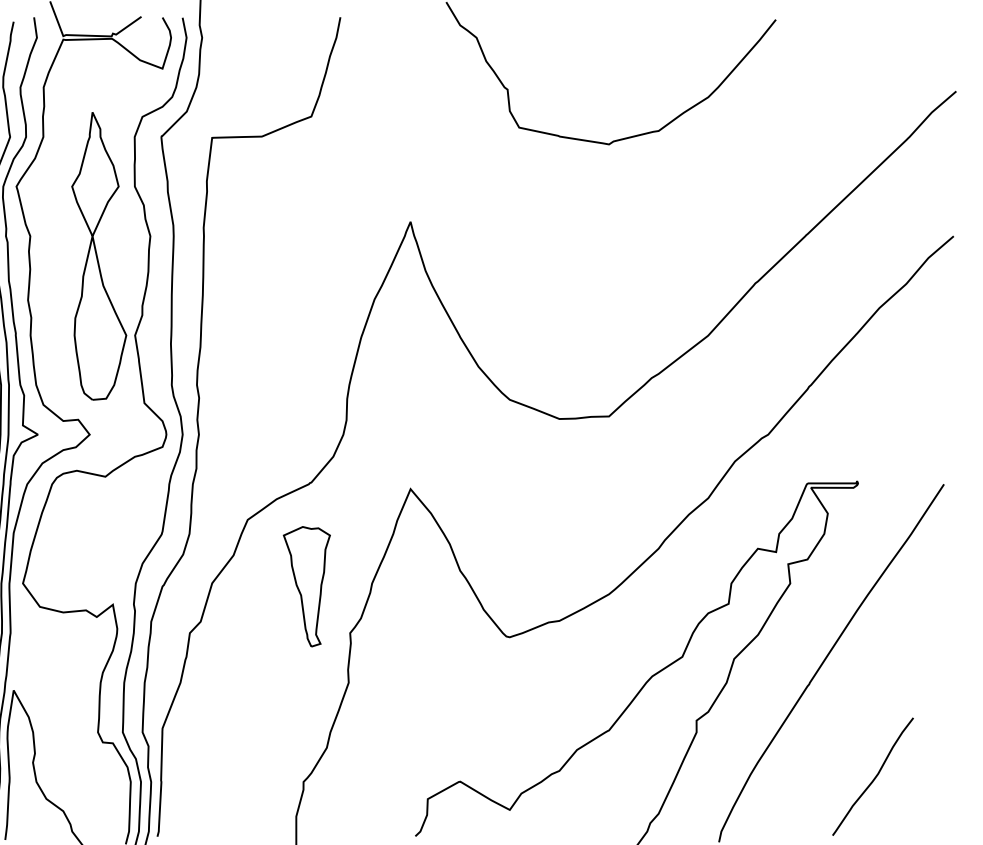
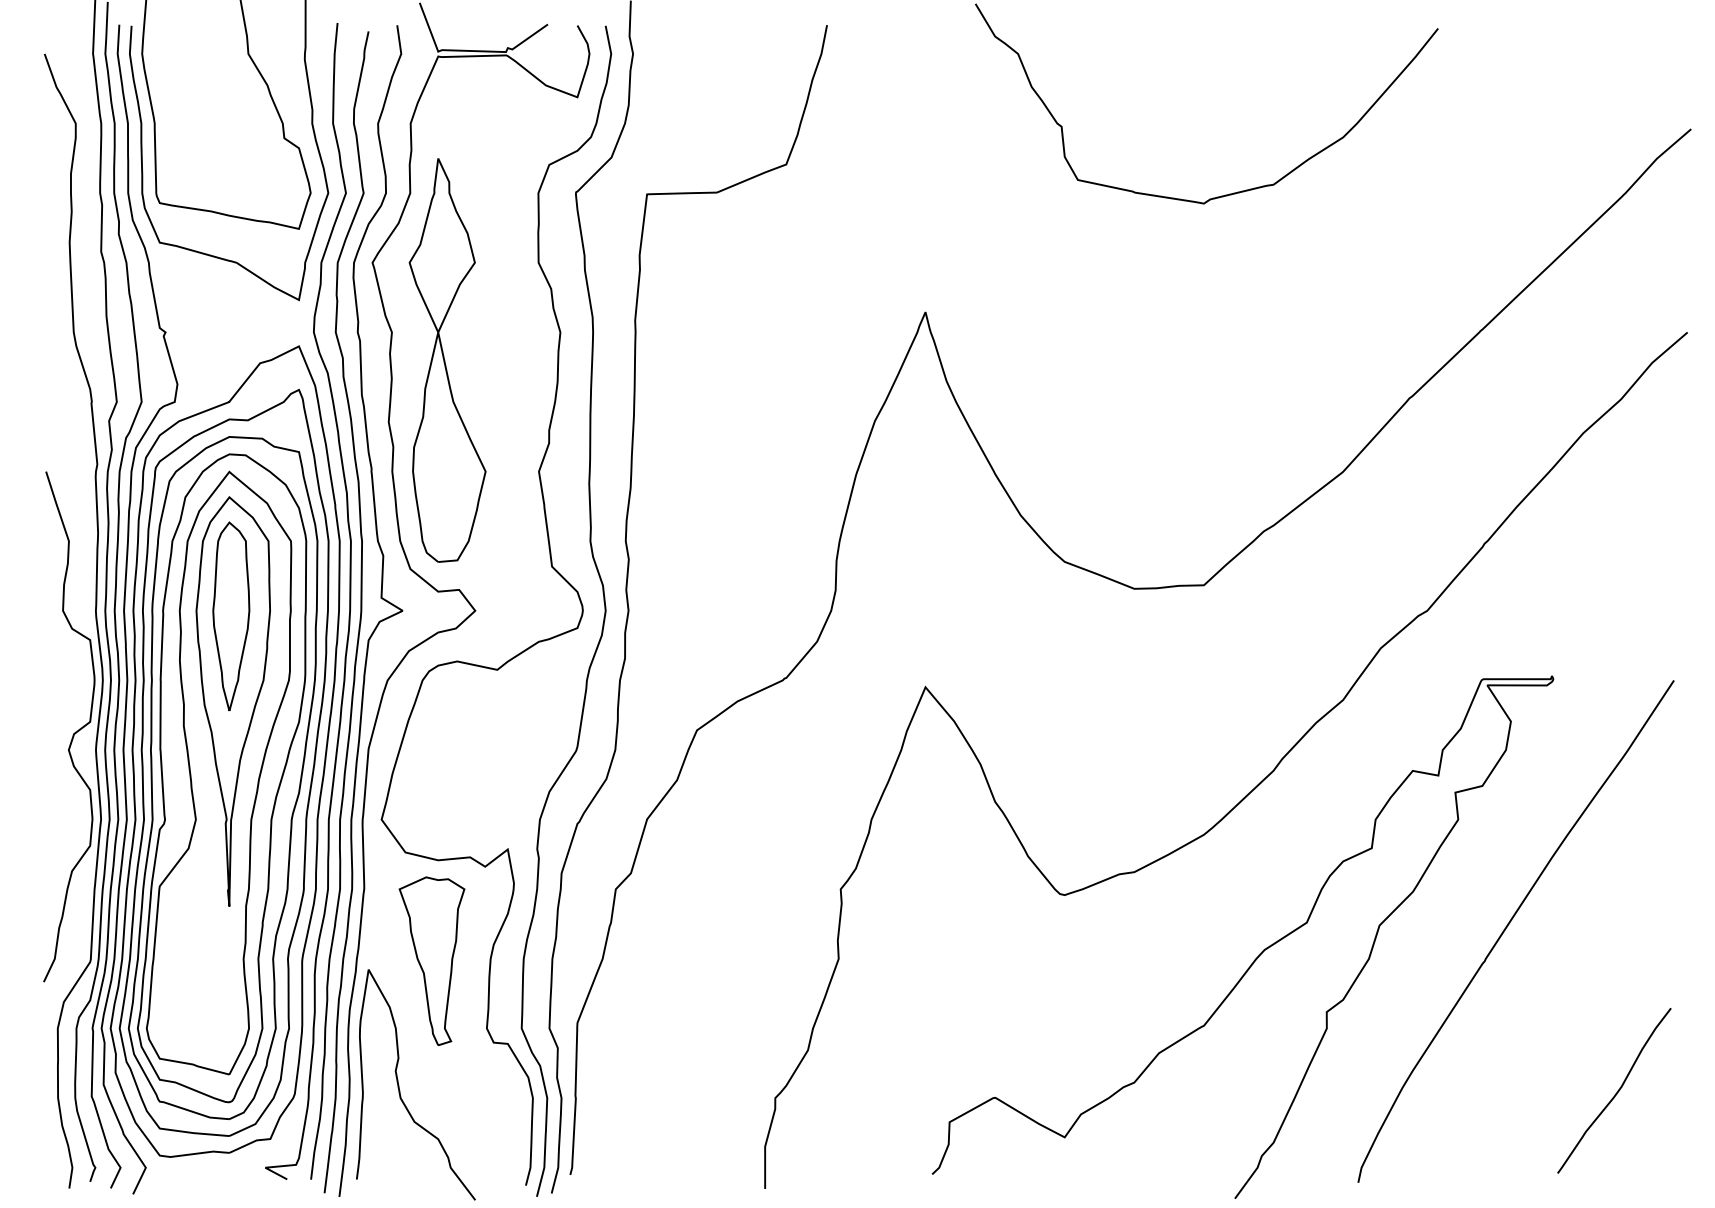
part: (99, 256) -> (447, 360), moved
part: (306, 586) -> (431, 960), moved
curve: (874, 777) -> (1616, 1092), moved

